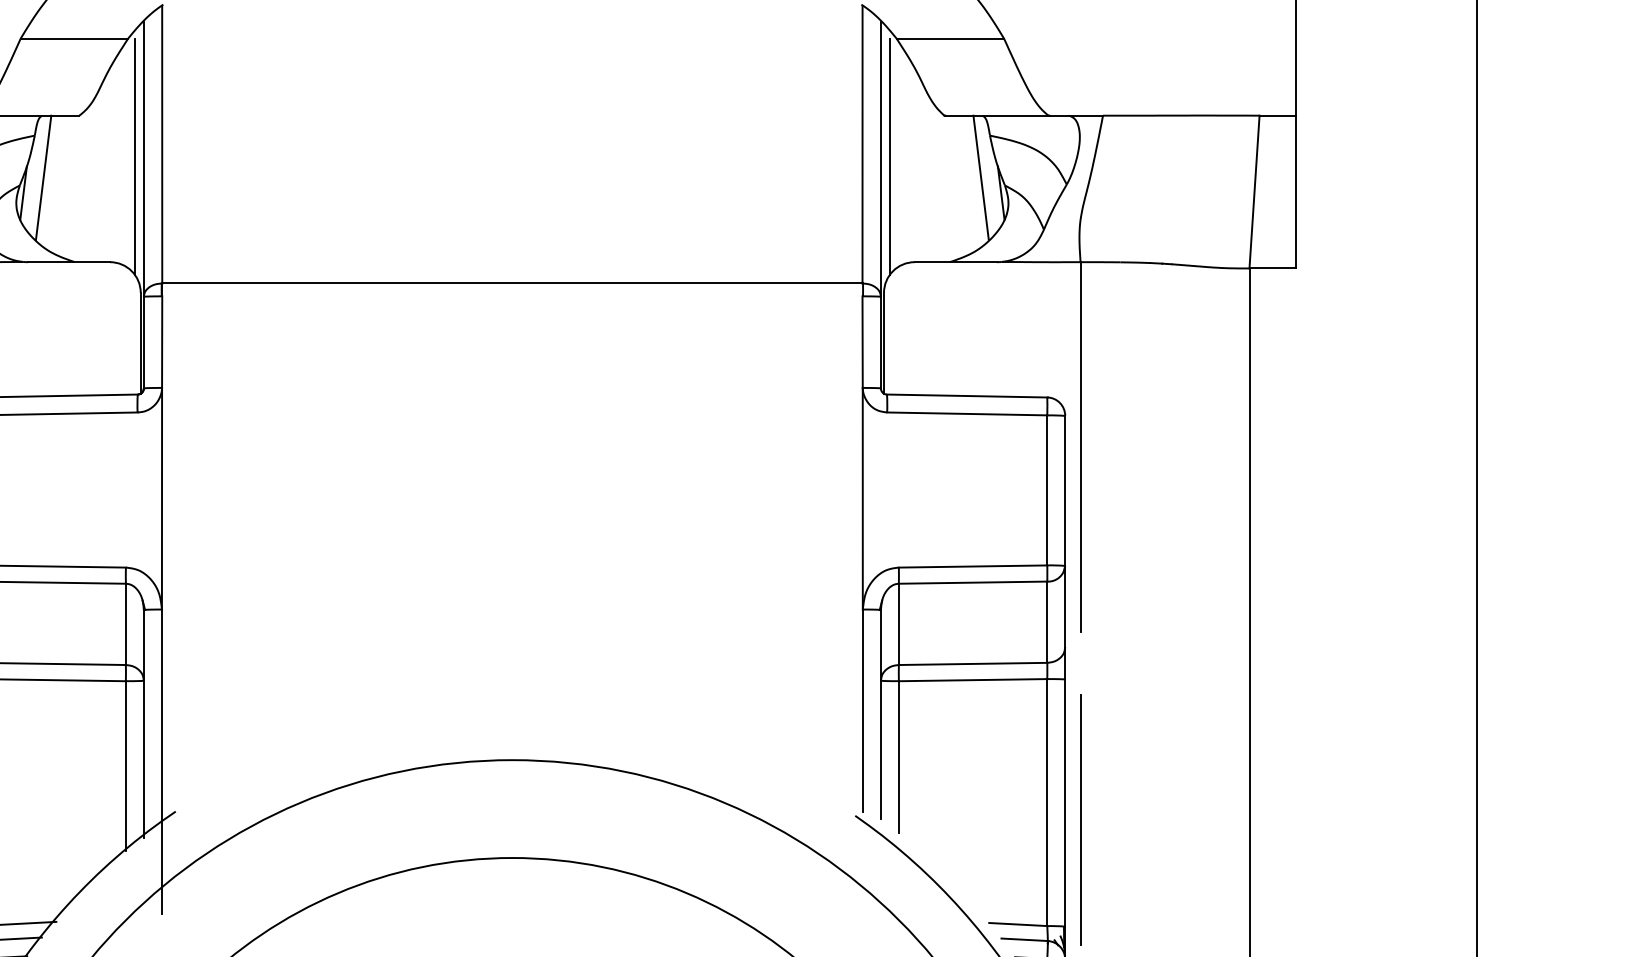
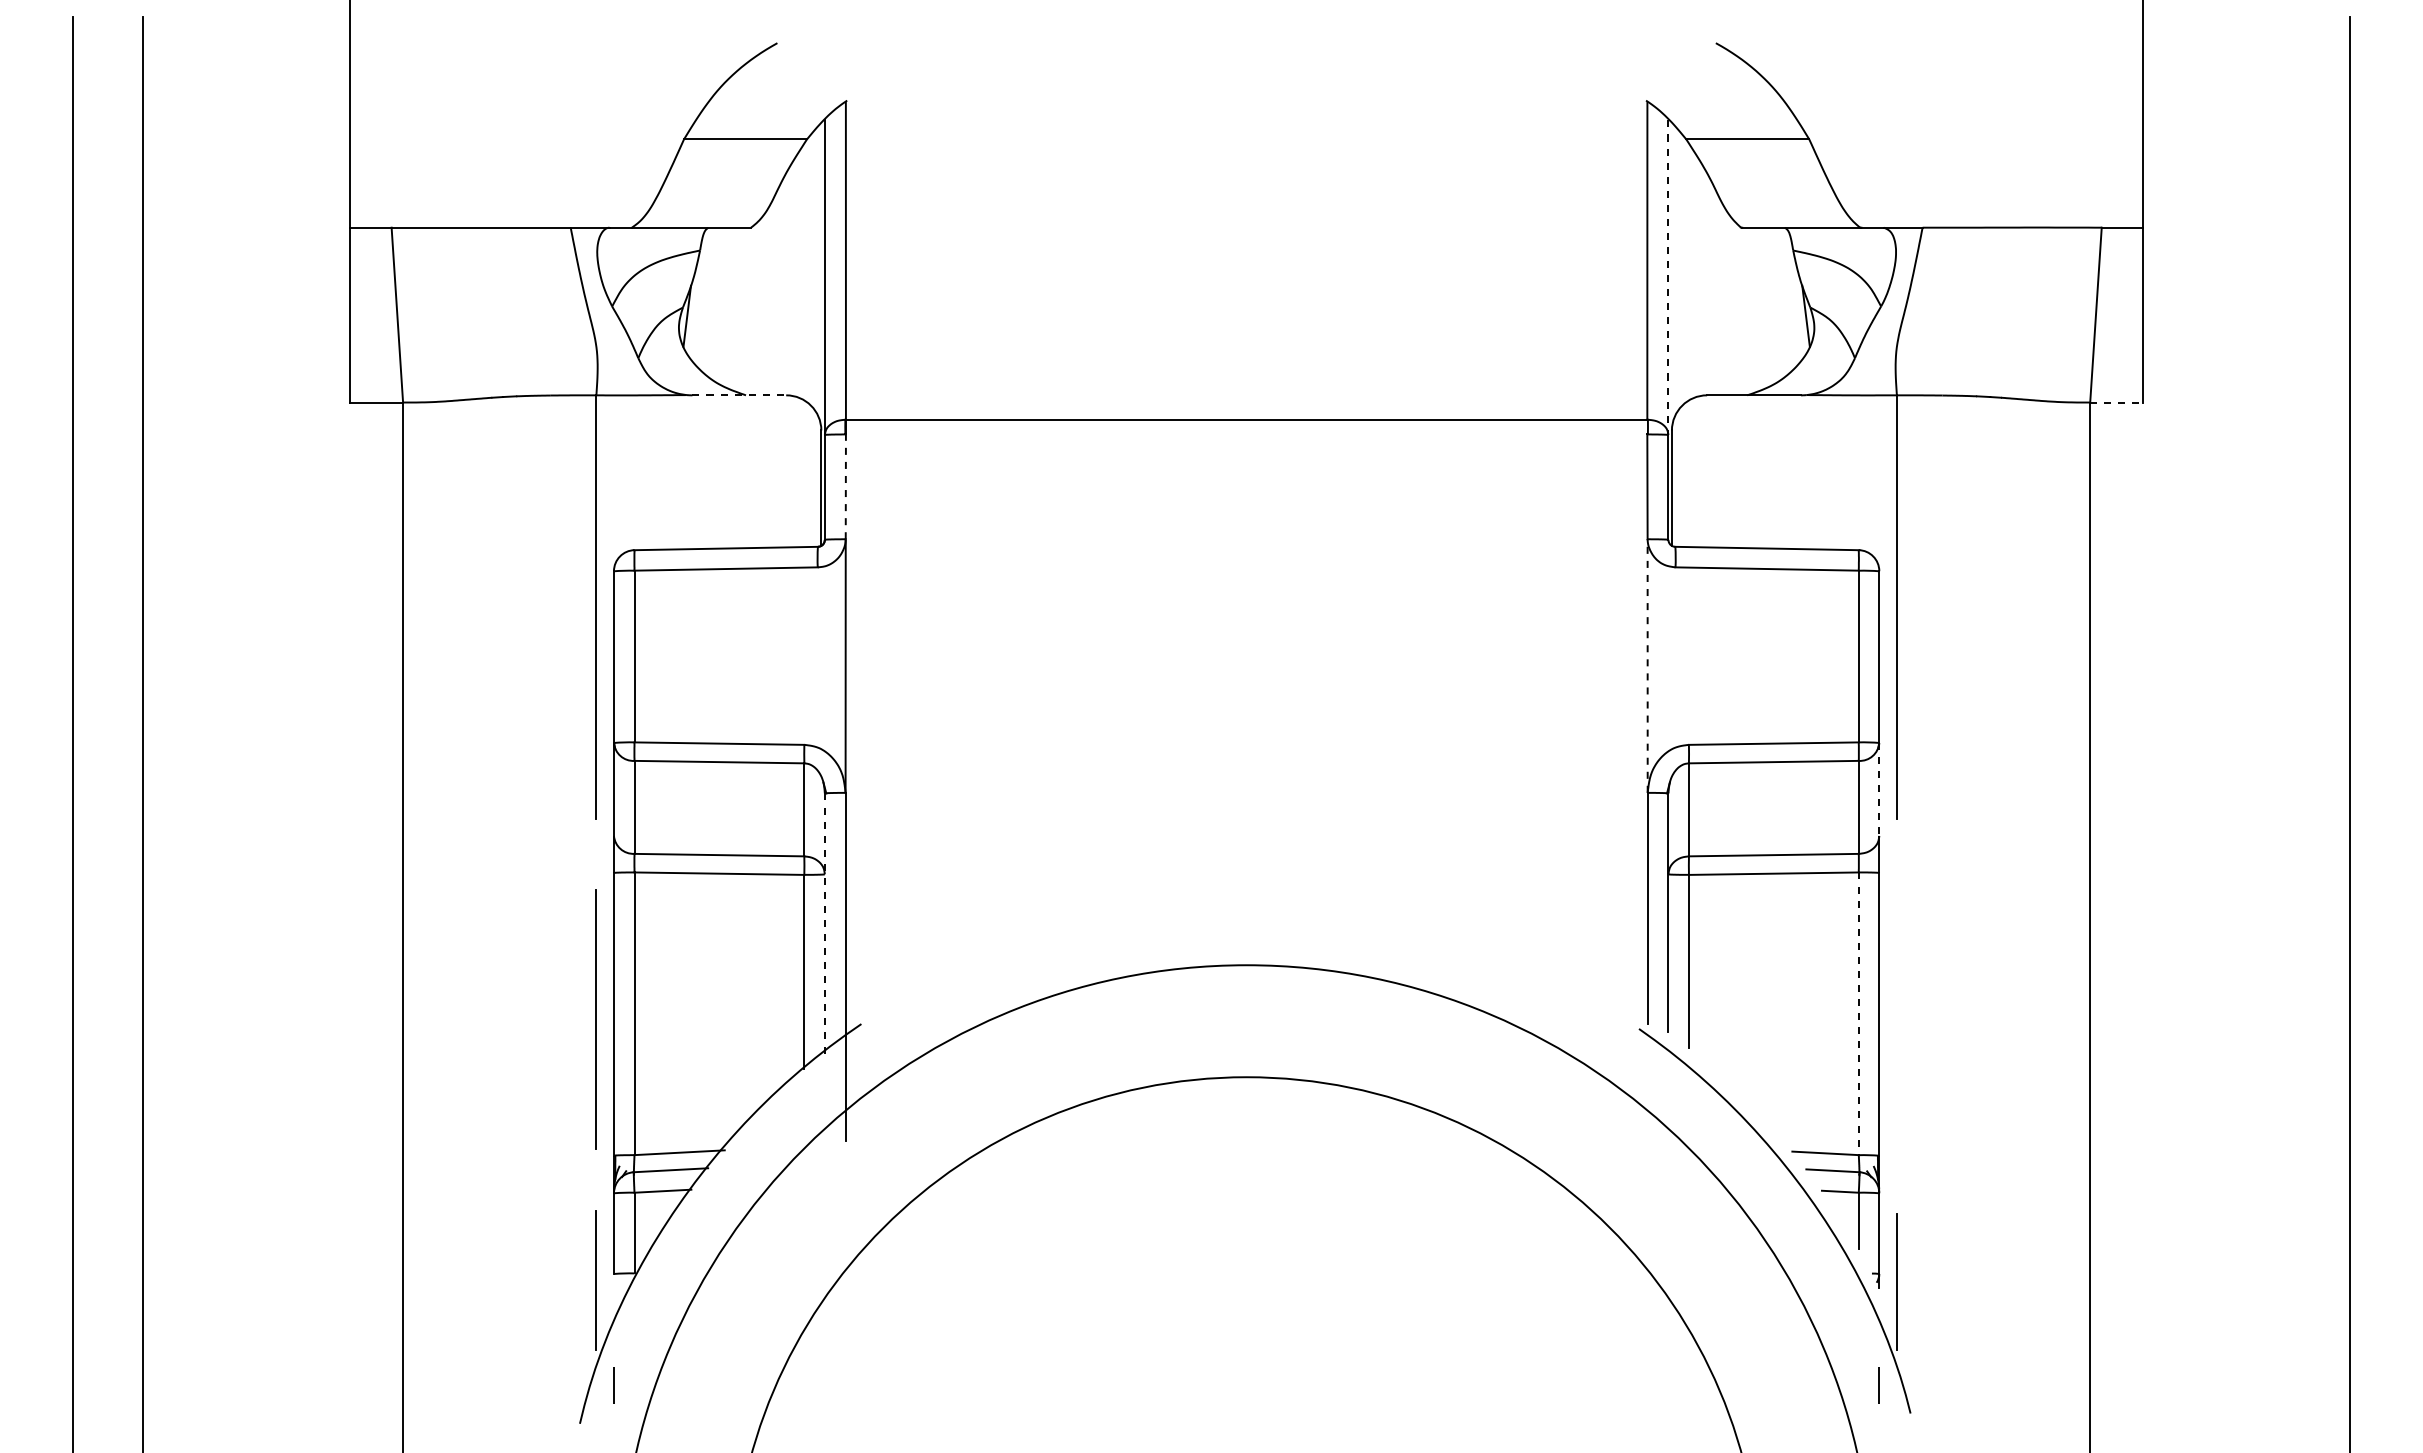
line: (134, 156) -> (814, 274), removed
line: (889, 156) -> (1678, 274), removed
line: (881, 160) -> (1668, 278), solid -> dashed
line: (43, 177) -> (709, 298), removed
line: (980, 177) -> (1782, 298), removed
line: (69, 262) -> (739, 395), solid -> dashed
line: (1273, 268) -> (2117, 402), solid -> dashed
line: (161, 341) -> (845, 486), solid -> dashed
line: (862, 499) -> (1647, 666), solid -> dashed
line: (1065, 606) -> (1879, 789), solid -> dashed
line: (143, 724) -> (824, 924), solid -> dashed
line: (1047, 803) -> (1858, 1014), solid -> dashed
line: (1080, 819) -> (1896, 1033), removed

